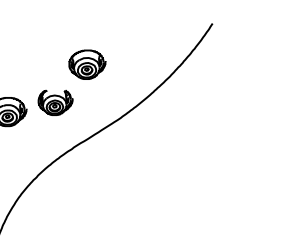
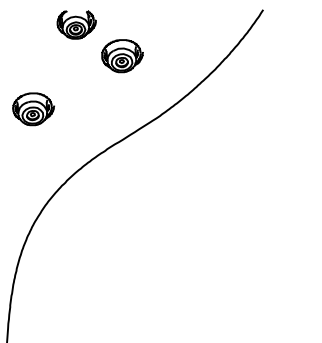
part: (55, 102) -> (76, 24), moved

